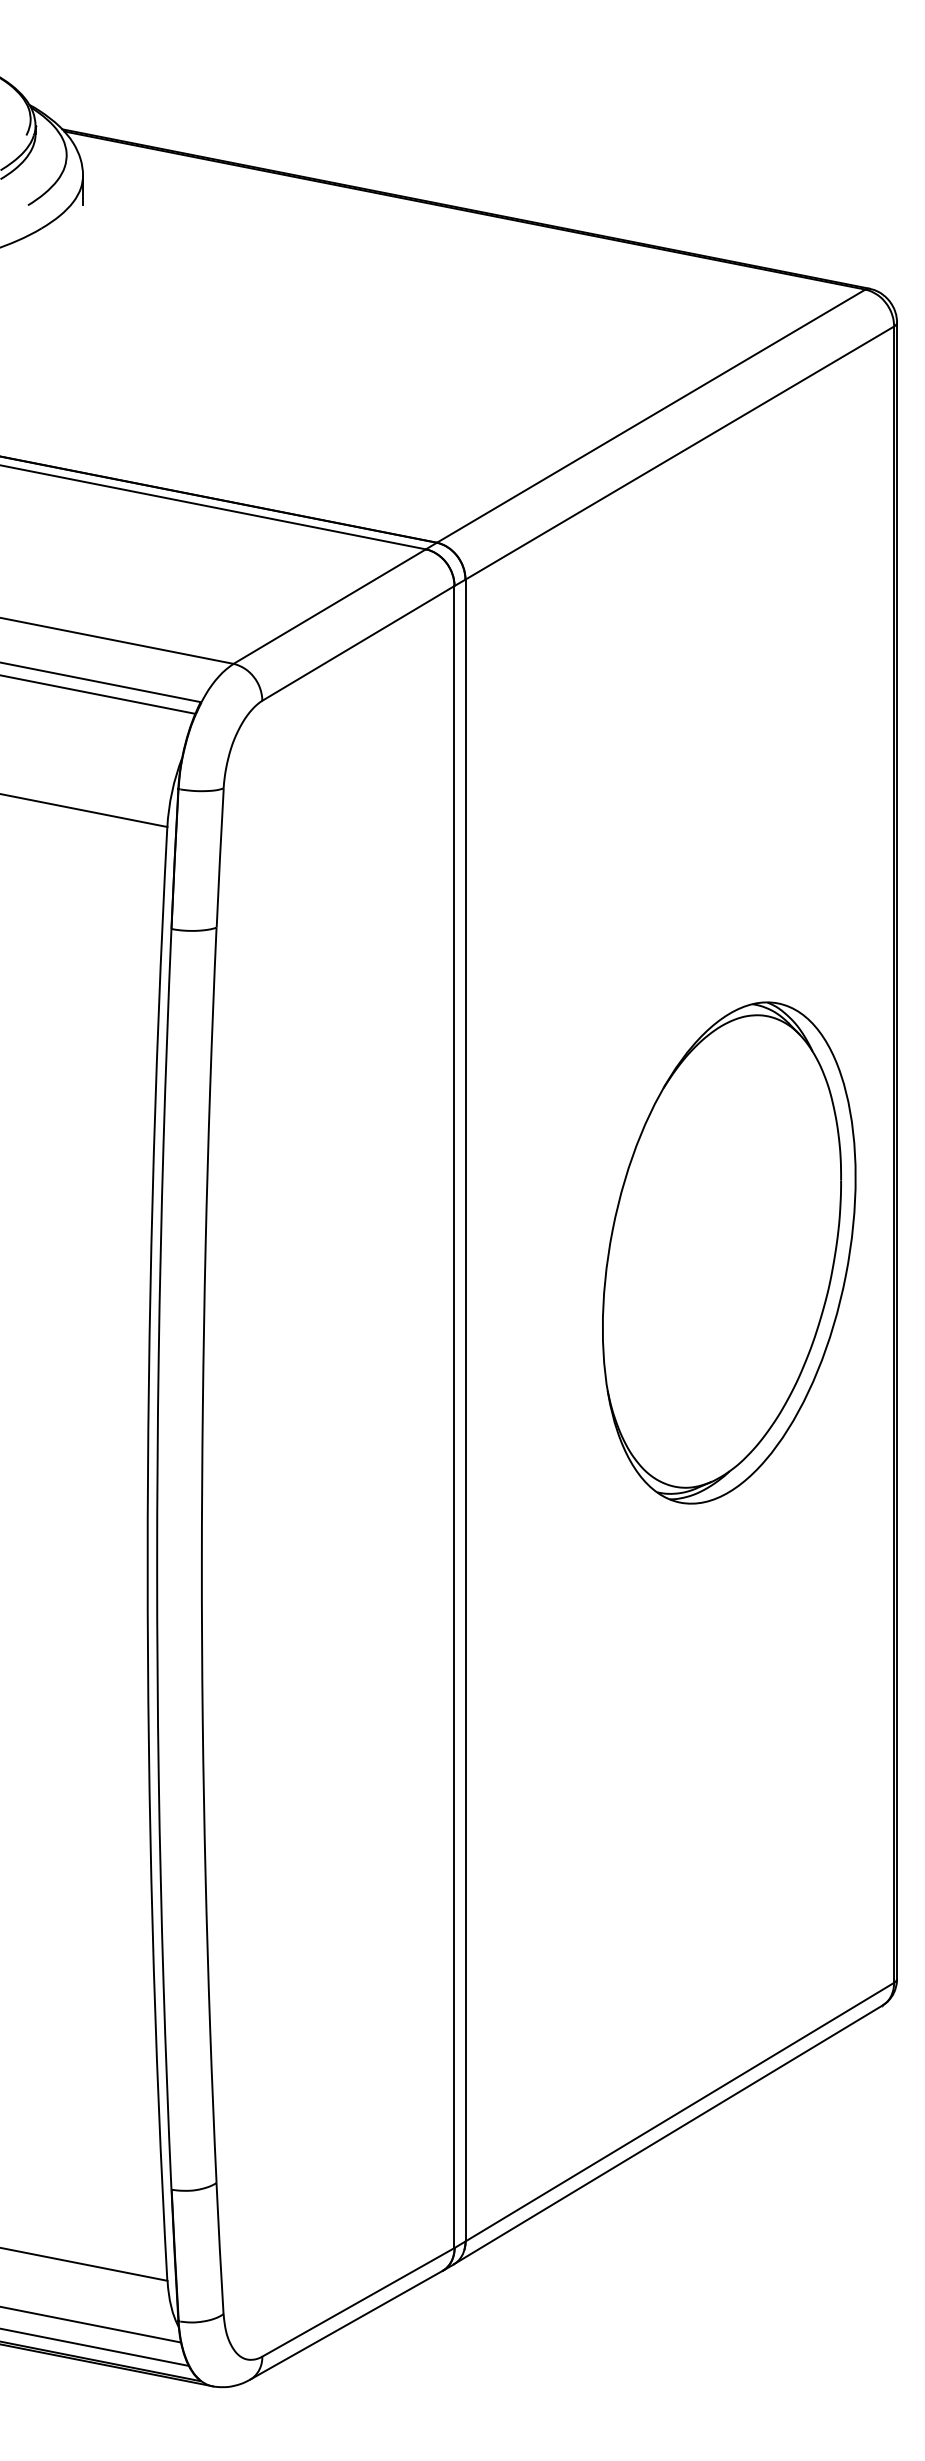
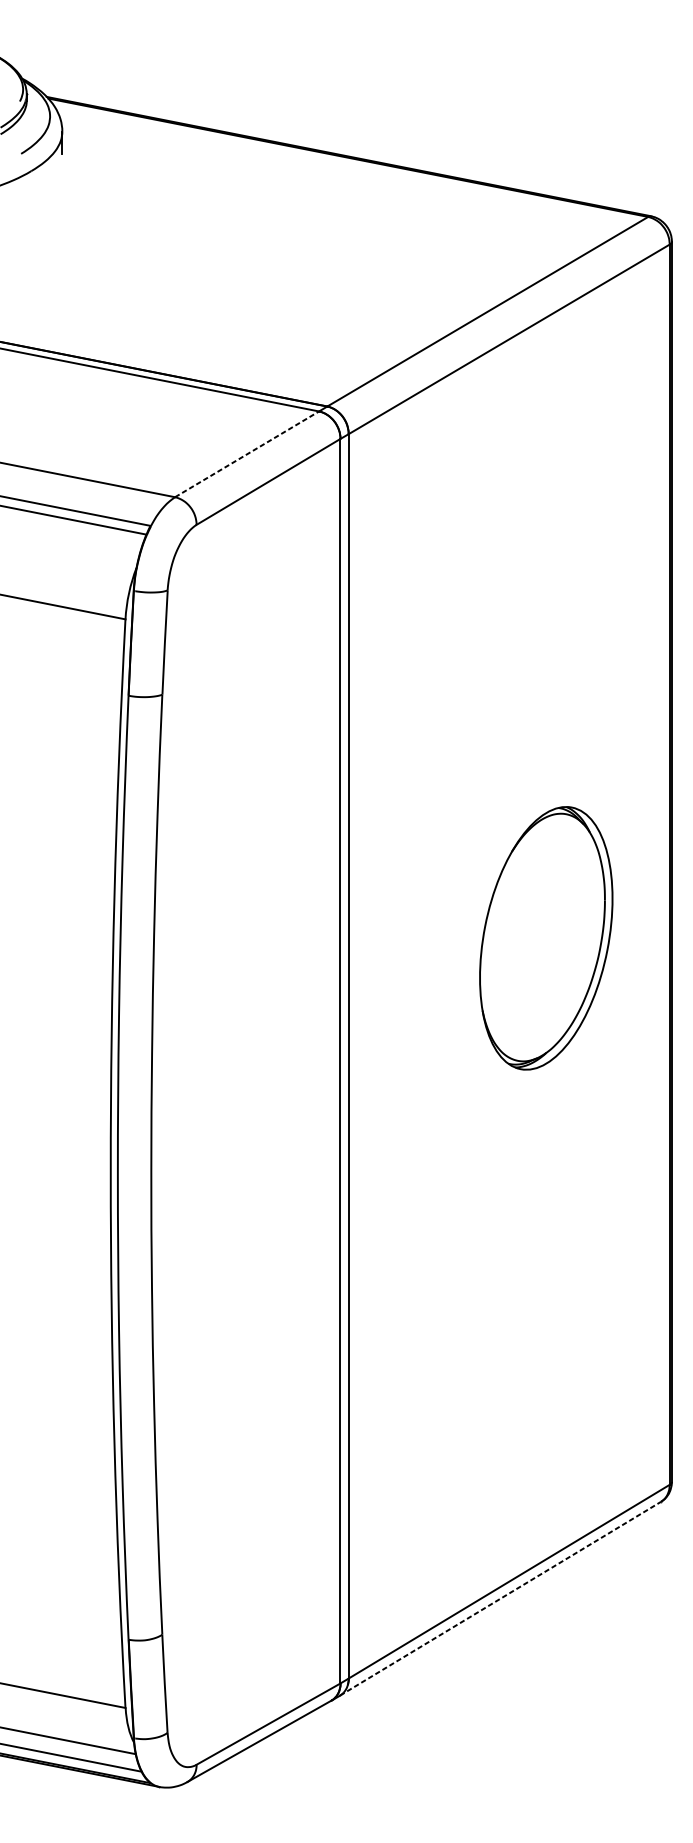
line: (329, 606) -> (246, 454), solid -> dashed
part: (729, 1252) -> (546, 937), size x0.7
line: (668, 2134) -> (500, 1598), solid -> dashed

